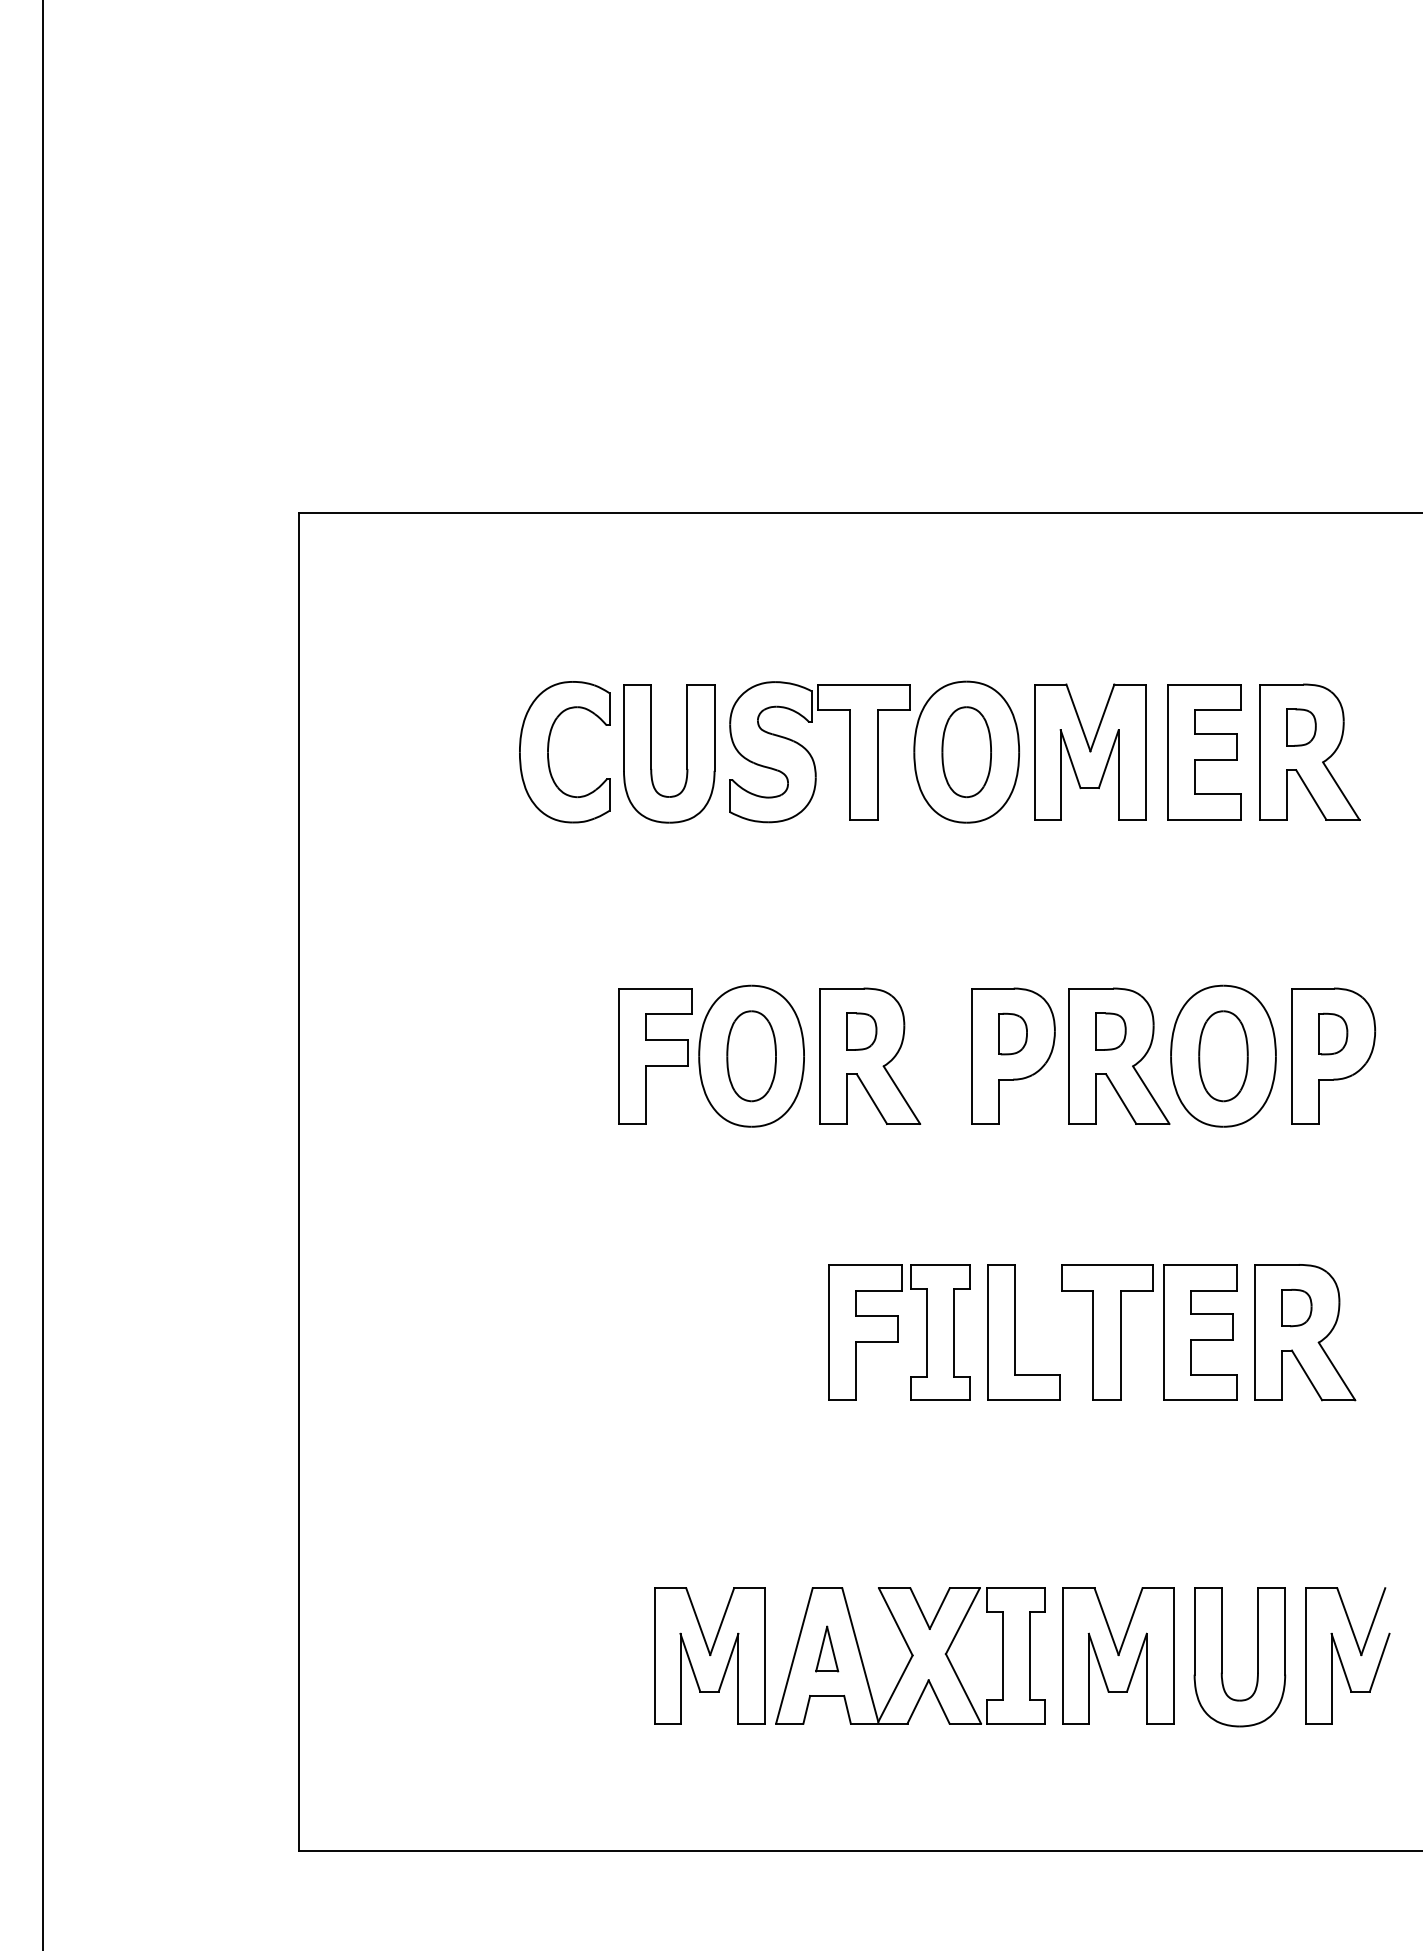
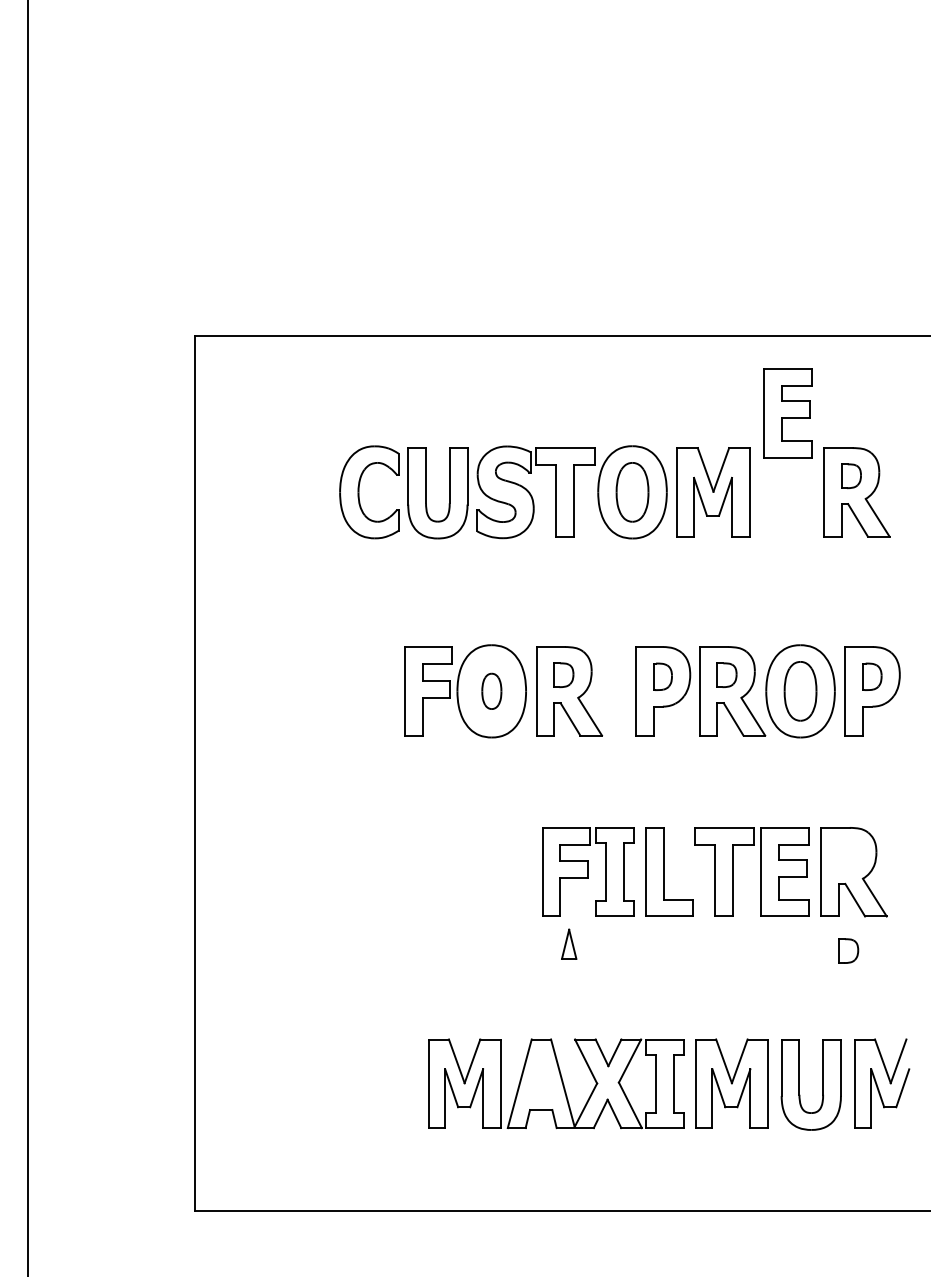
part: (1203, 752) -> (787, 413), moved
part: (751, 1056) -> (491, 691), size x0.6
part: (1296, 1307) -> (848, 950), moved
part: (827, 1647) -> (569, 943), moved

